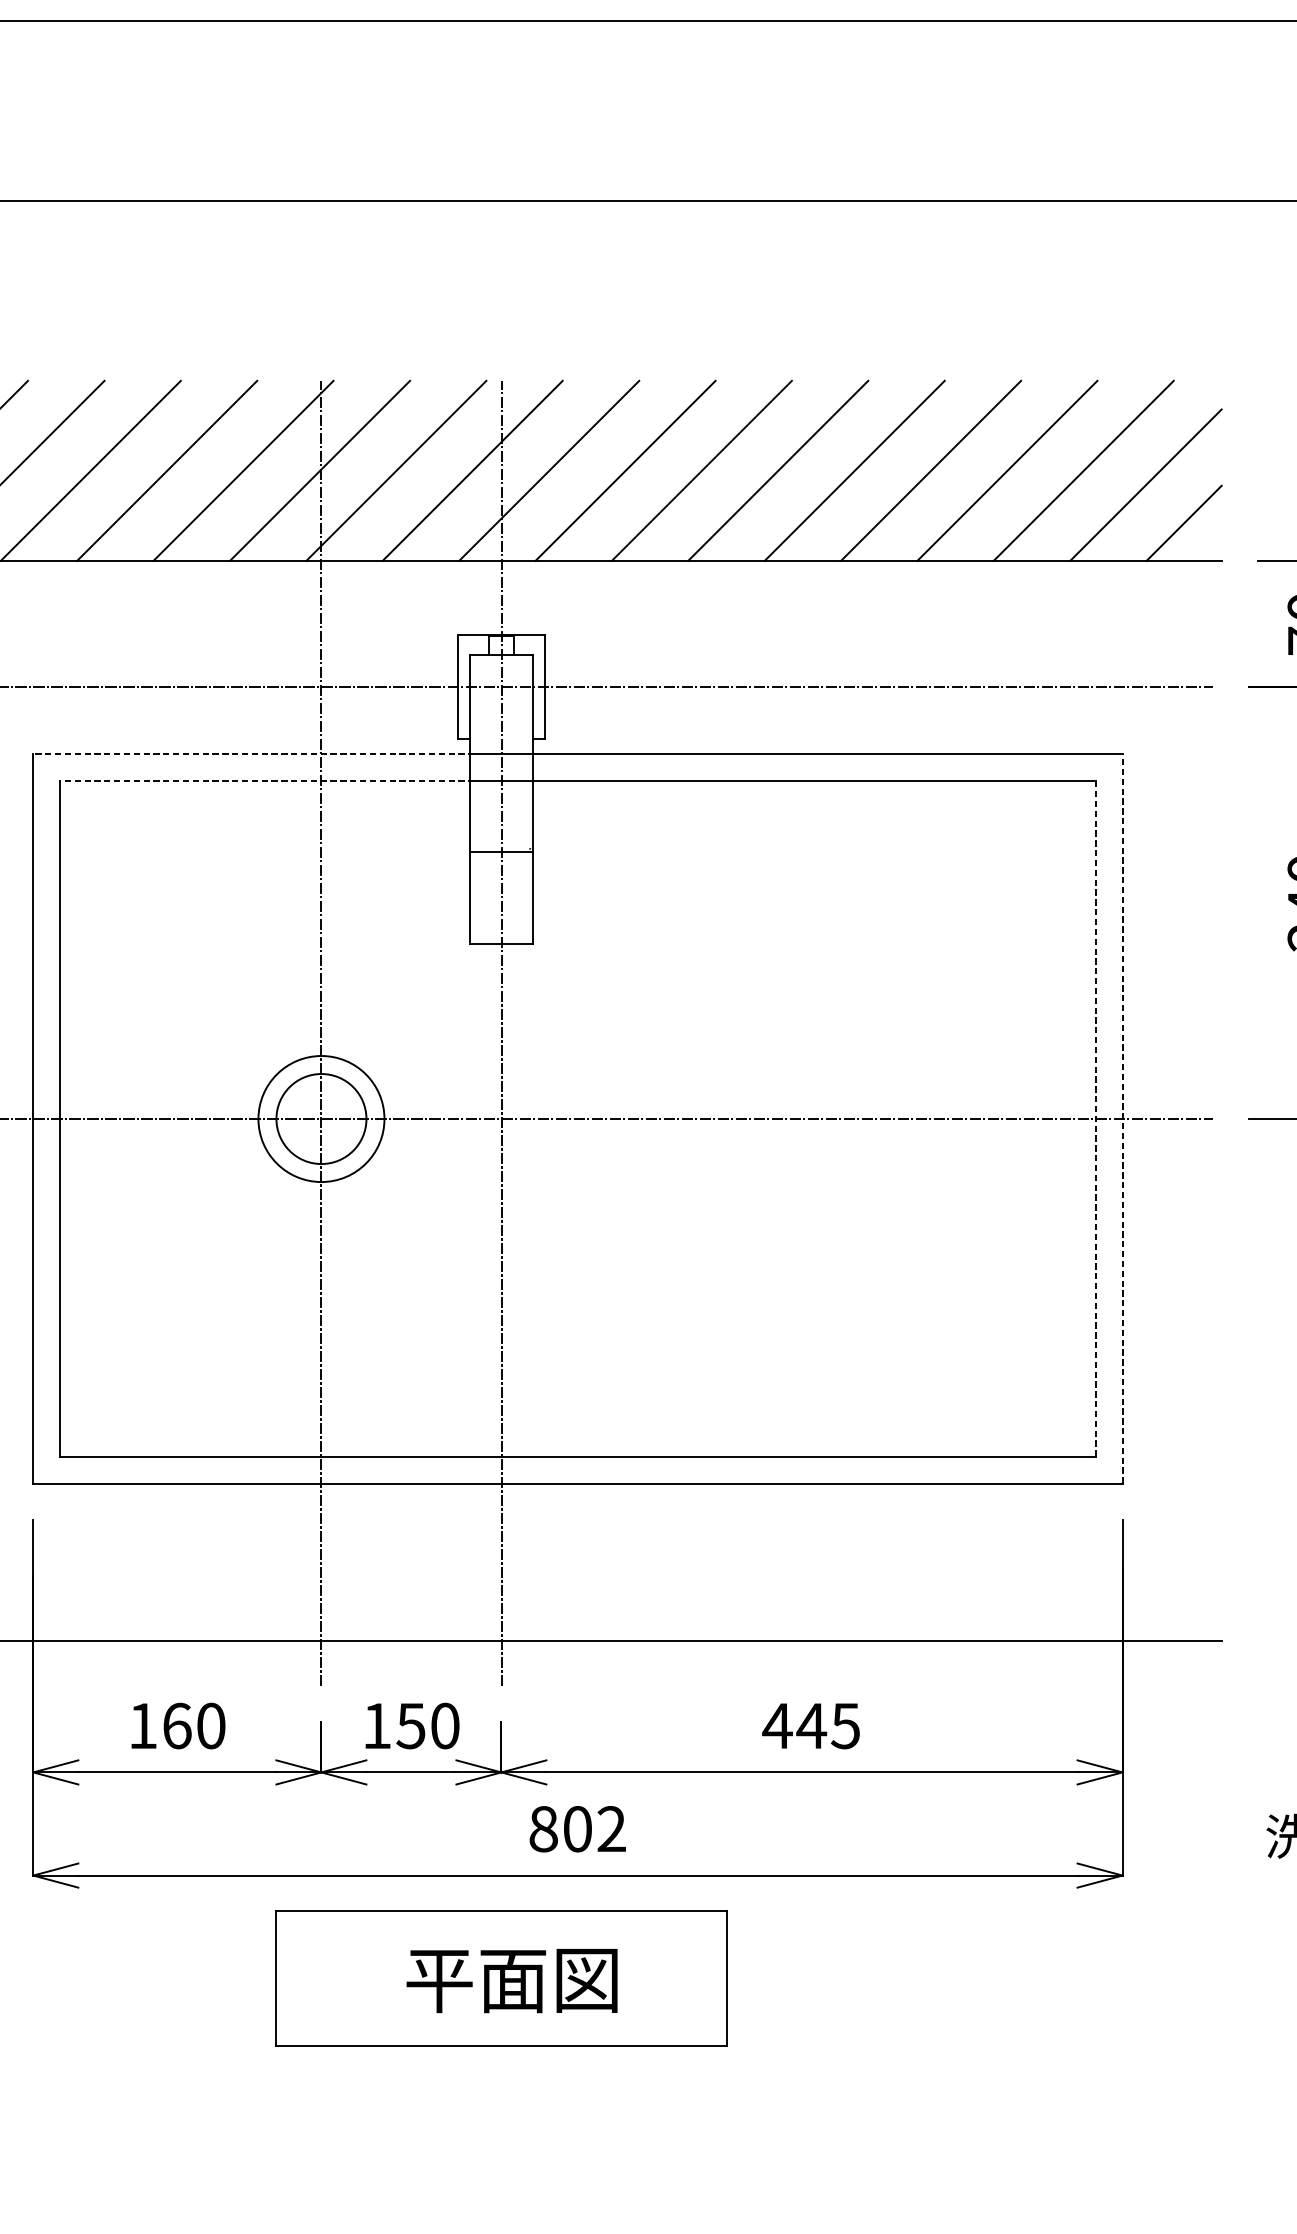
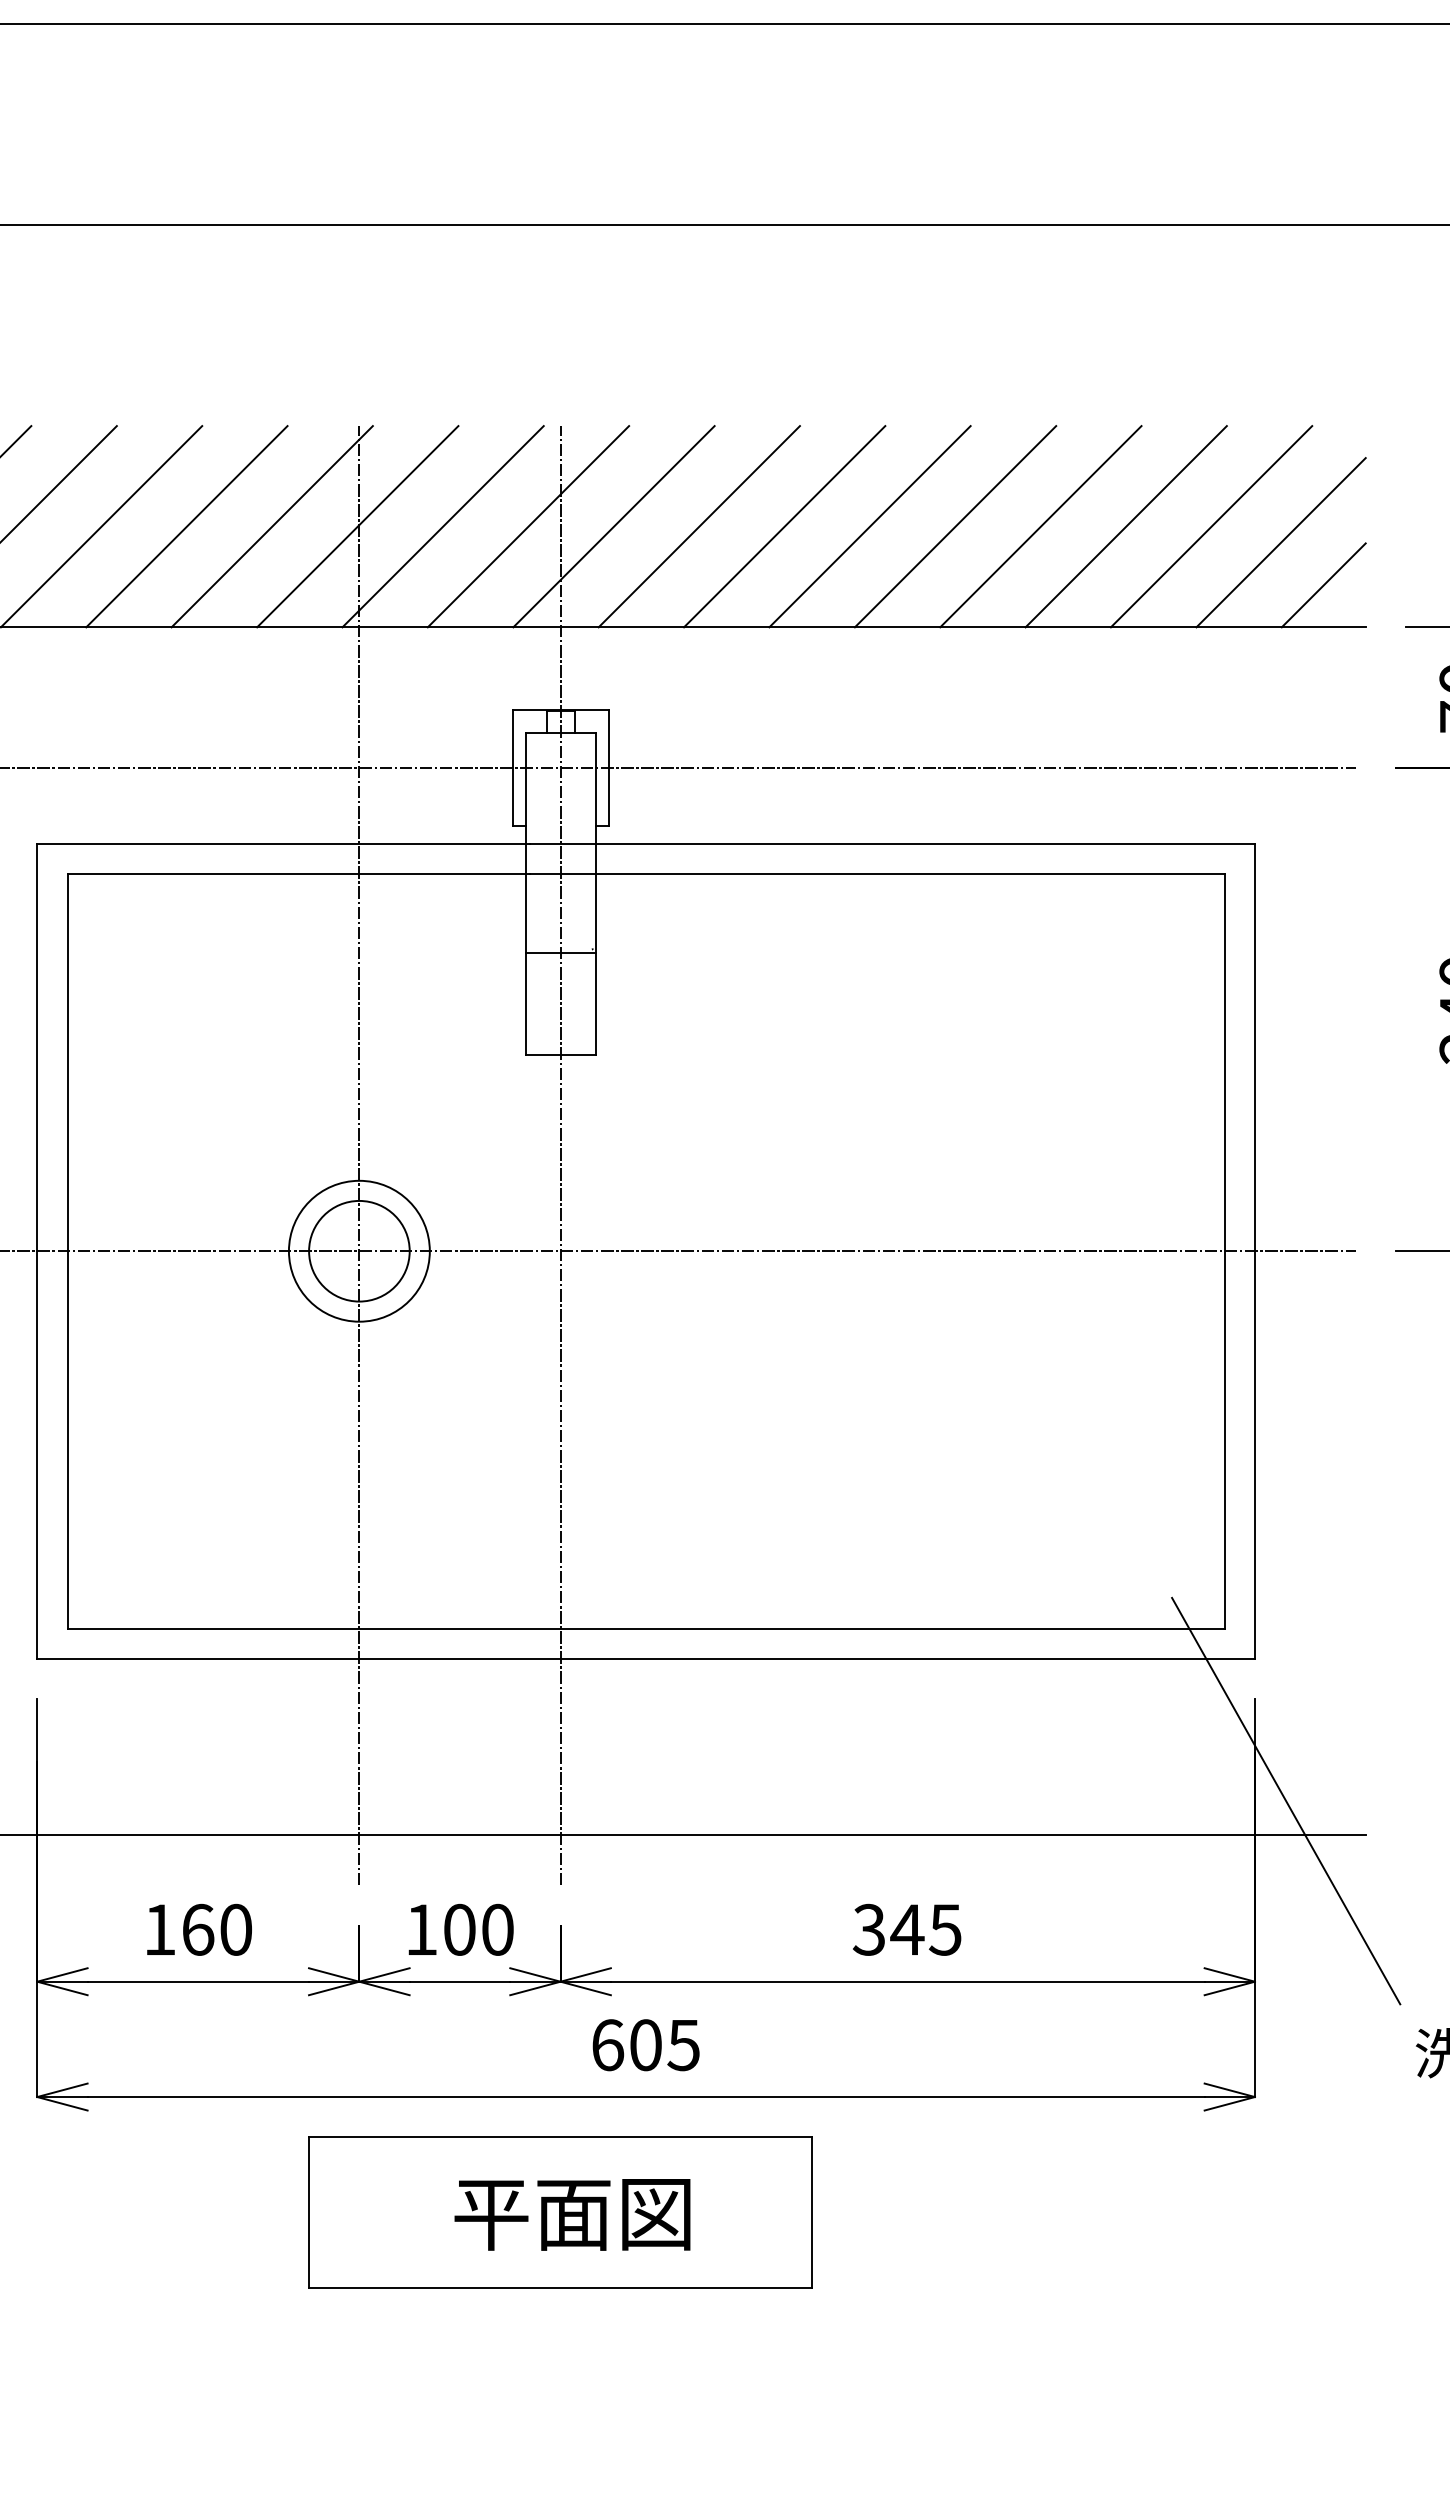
line: (253, 754) -> (283, 843), dashed -> solid
line: (266, 781) -> (298, 873), dashed -> solid
line: (1095, 1118) -> (1224, 1250), dashed -> solid
line: (1123, 1119) -> (1255, 1251), dashed -> solid
line: (1150, 1610) -> (1286, 1800), added
text: (411, 1725) -> (459, 1929), 150 -> 100
text: (777, 1725) -> (869, 1929), 445 -> 345
text: (577, 1829) -> (645, 2045), 802 -> 605

